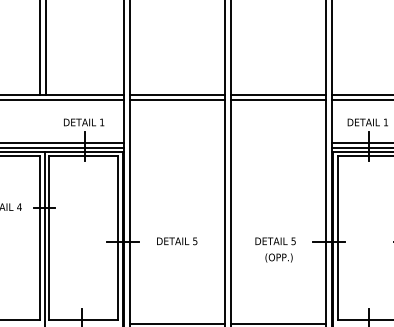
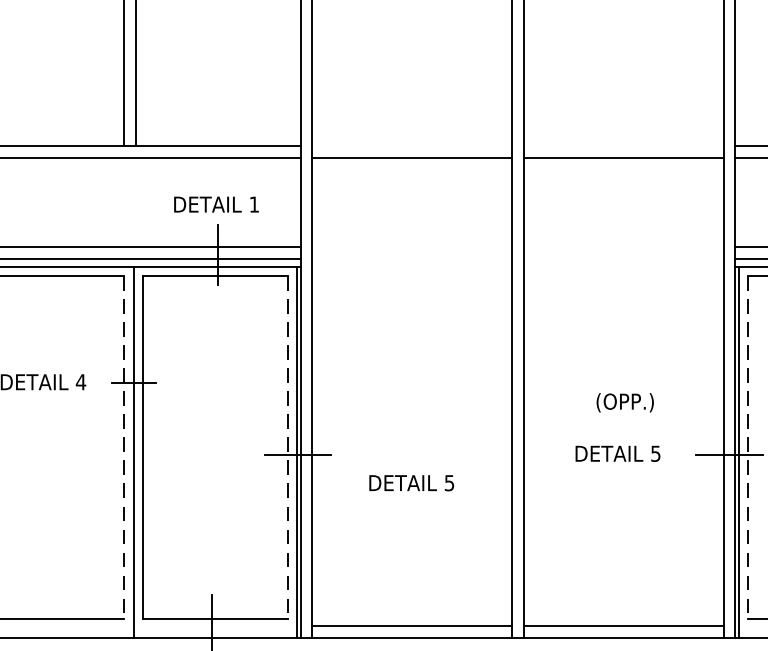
line: (177, 94) -> (412, 145), removed
line: (278, 94) -> (624, 145), removed
line: (40, 238) -> (125, 447), solid -> dashed
line: (118, 238) -> (288, 447), solid -> dashed
line: (337, 238) -> (747, 447), solid -> dashed
text: (177, 241) -> (412, 483), moved
text: (278, 257) -> (624, 401), moved

